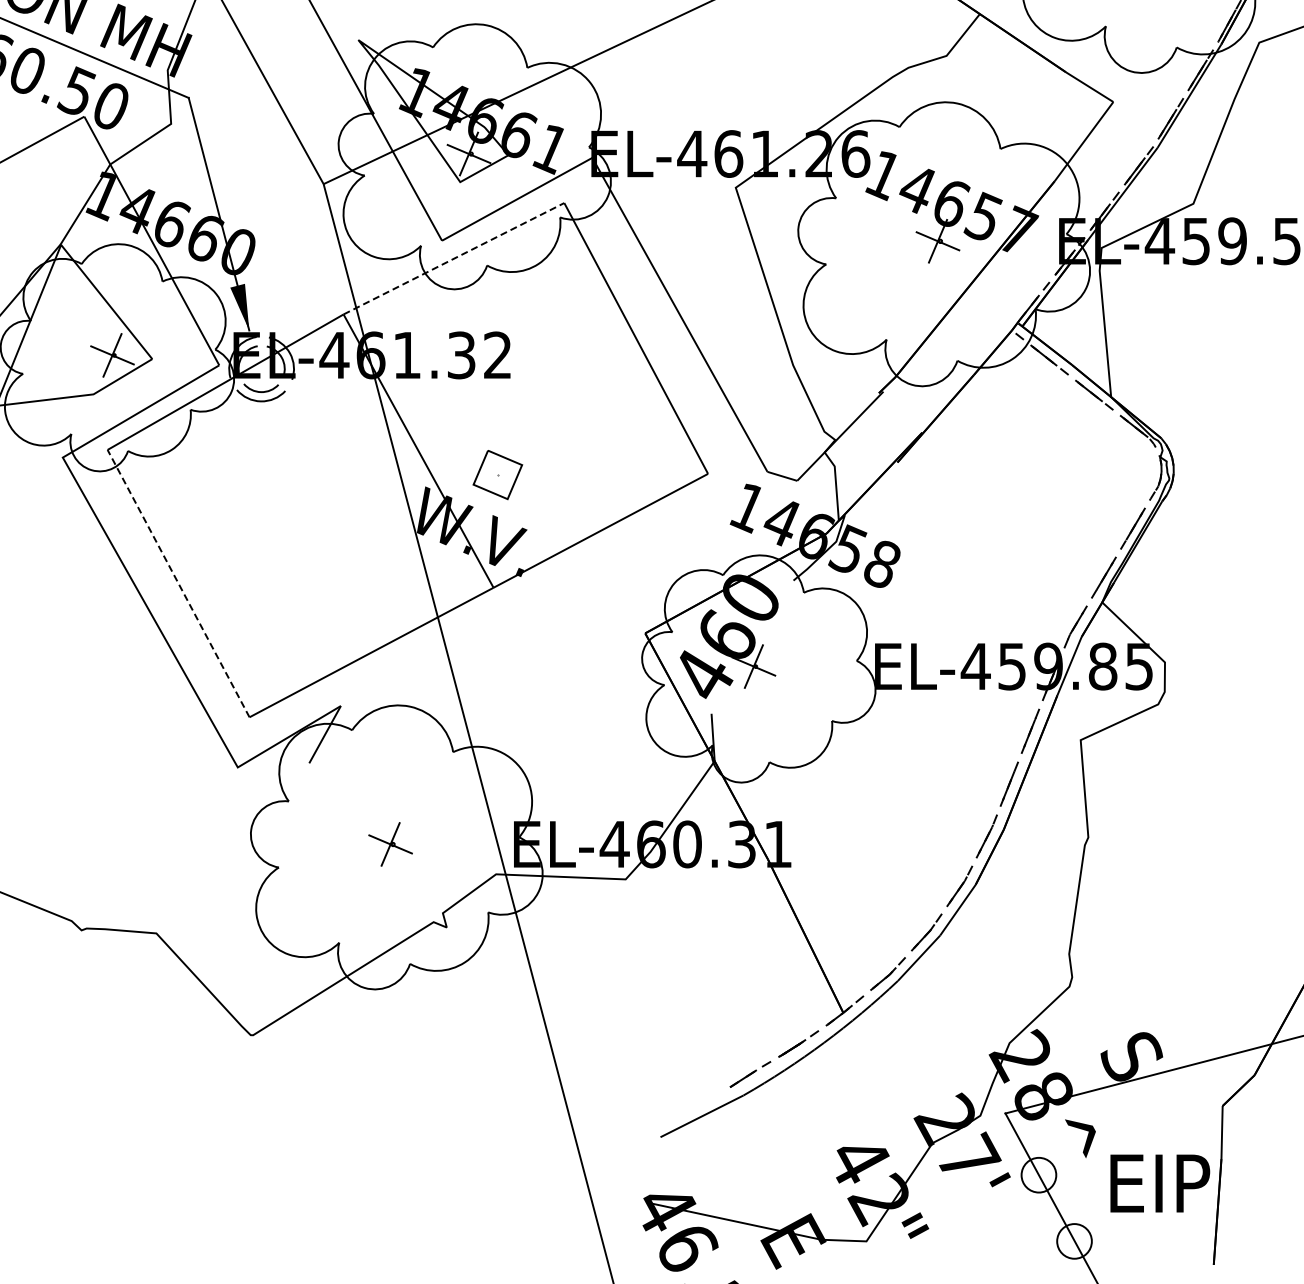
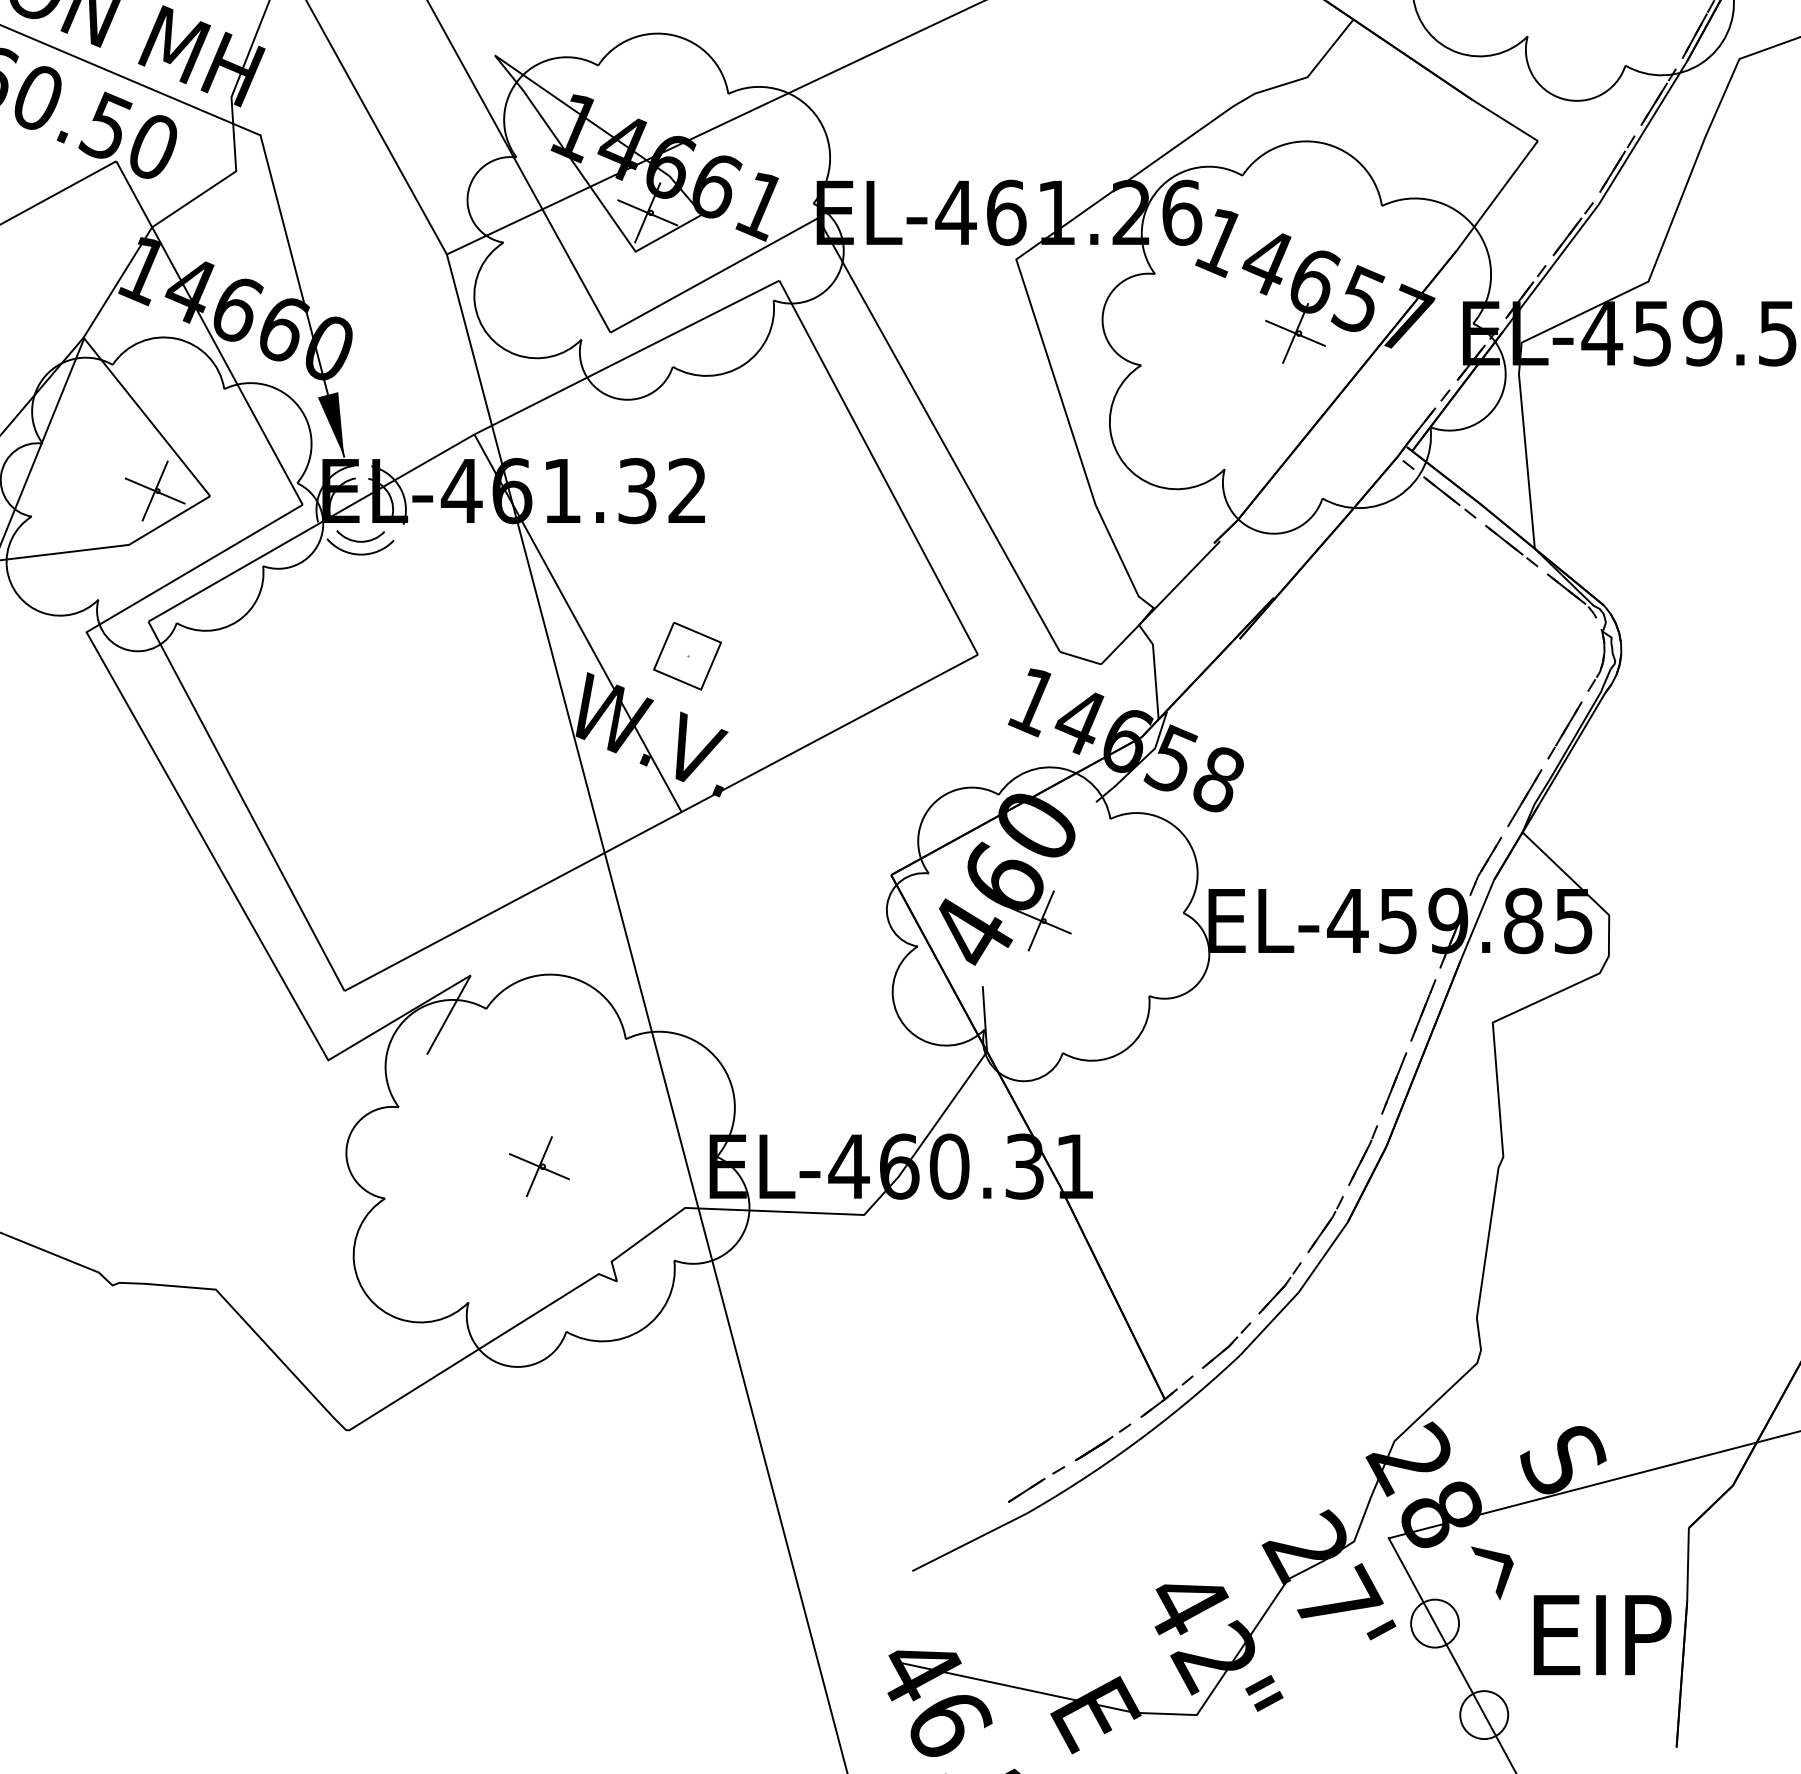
line: (453, 258) -> (626, 357), dashed -> solid
line: (178, 583) -> (246, 806), dashed -> solid

